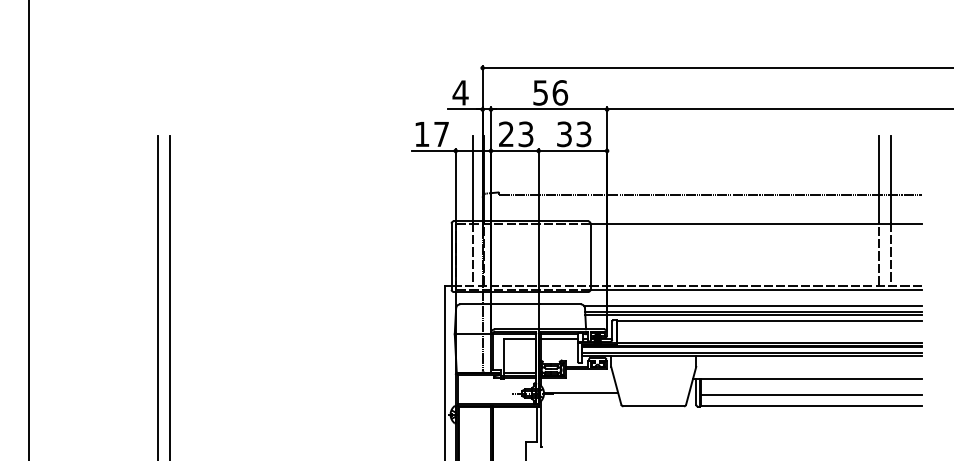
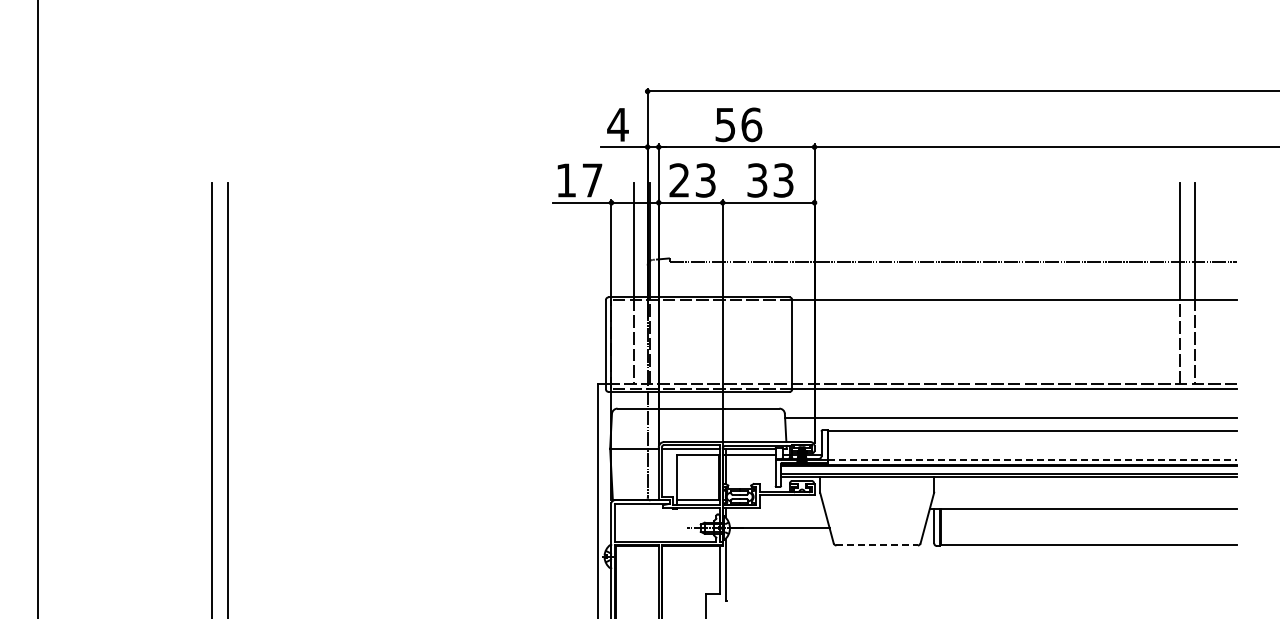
line: (753, 306) -> (1010, 411), removed
line: (753, 314) -> (1011, 422), removed
line: (770, 343) -> (1033, 460), solid -> dashed
line: (811, 395) -> (1089, 530), removed
line: (653, 406) -> (877, 545), solid -> dashed

